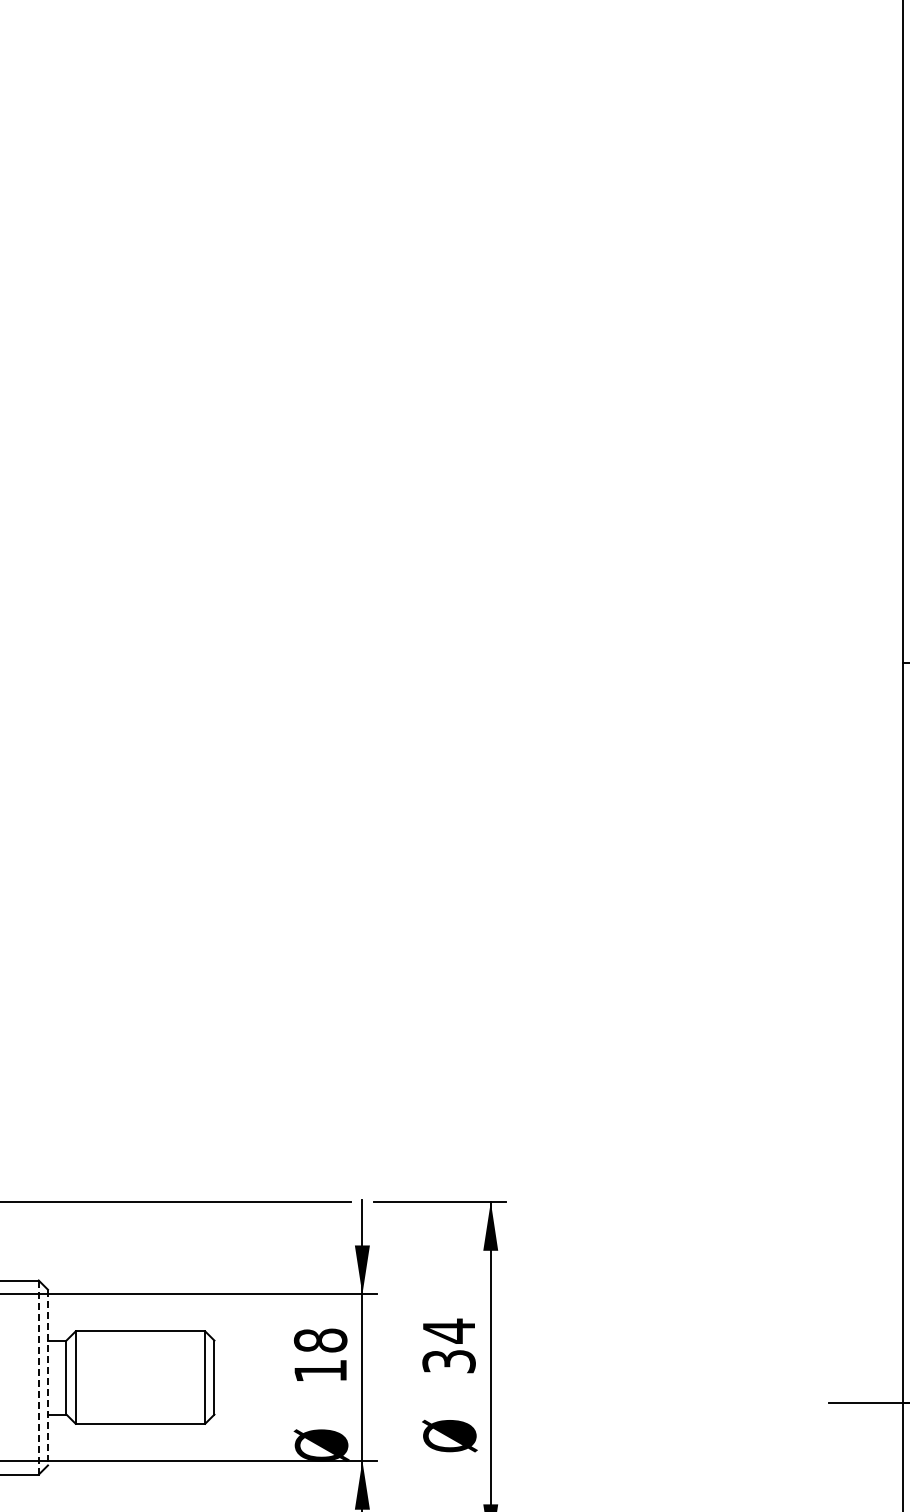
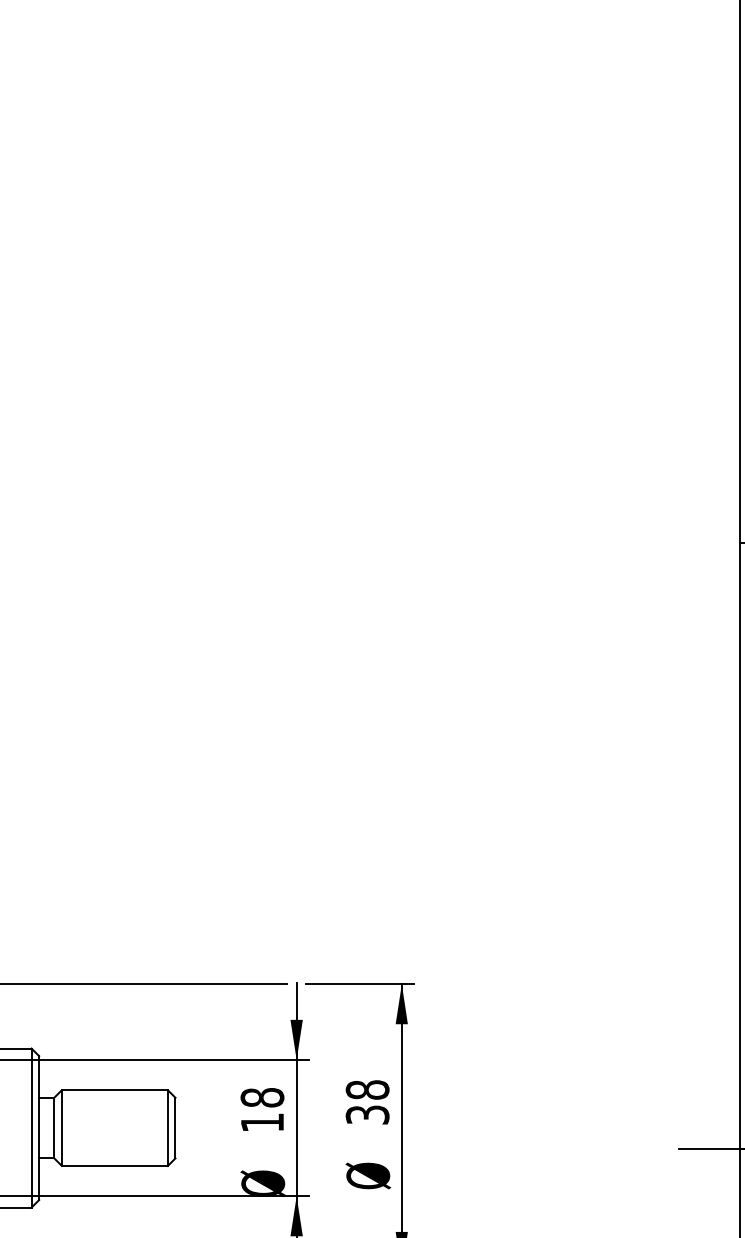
text: (448, 1330) -> (367, 1089), 34 -> 38
line: (38, 1377) -> (31, 1128), dashed -> solid
line: (47, 1377) -> (38, 1128), dashed -> solid

